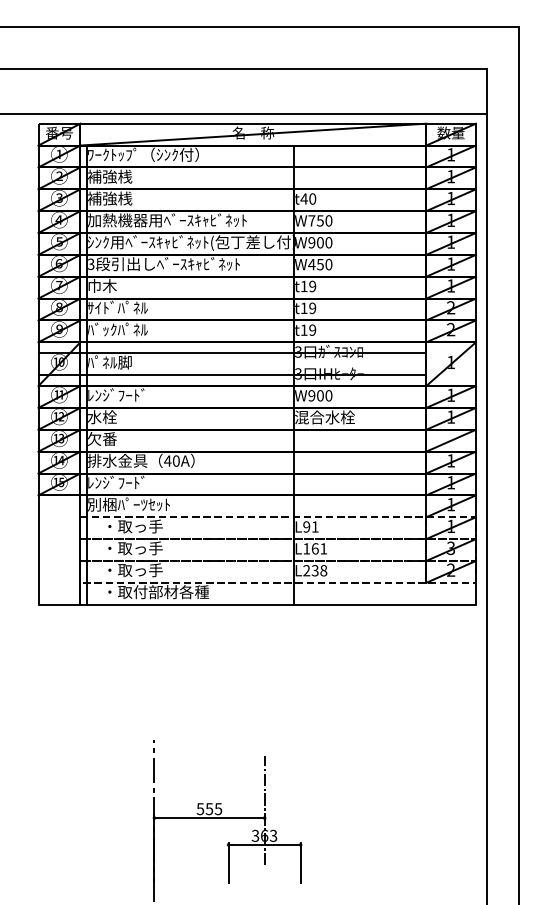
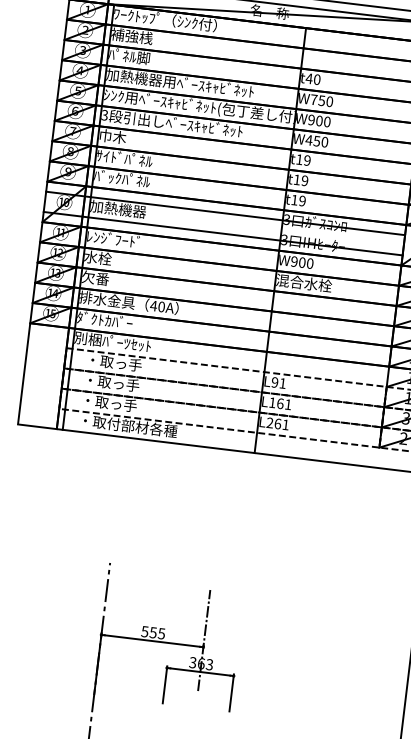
text: (110, 198) -> (130, 56), 補強桟 -> ﾊﾟﾈﾙ脚
text: (117, 362) -> (118, 209), ﾊﾟﾈﾙ脚 -> 加熱機器
text: (117, 482) -> (104, 320), ﾚﾝｼﾞﾌｰﾄﾞ -> ﾀﾞｸﾄｶﾊﾞｰ
text: (319, 570) -> (281, 424), L238 -> L261

